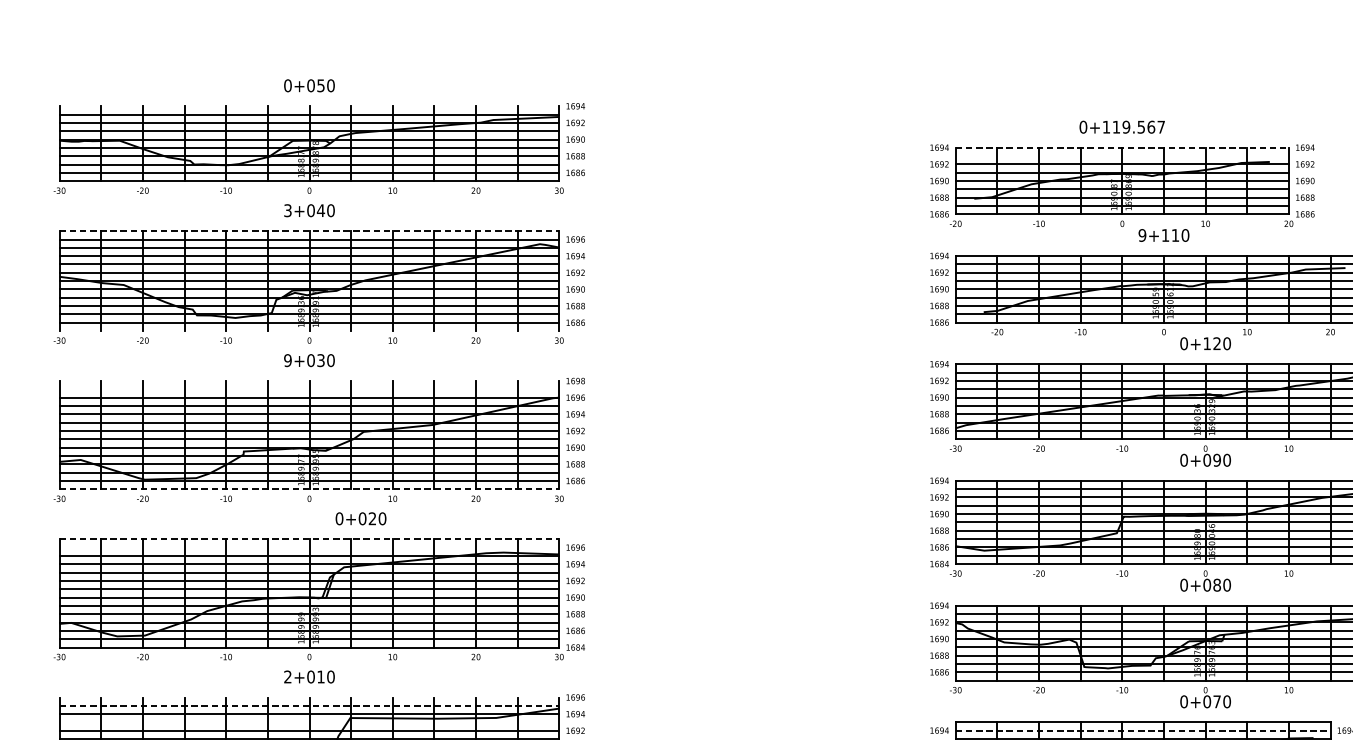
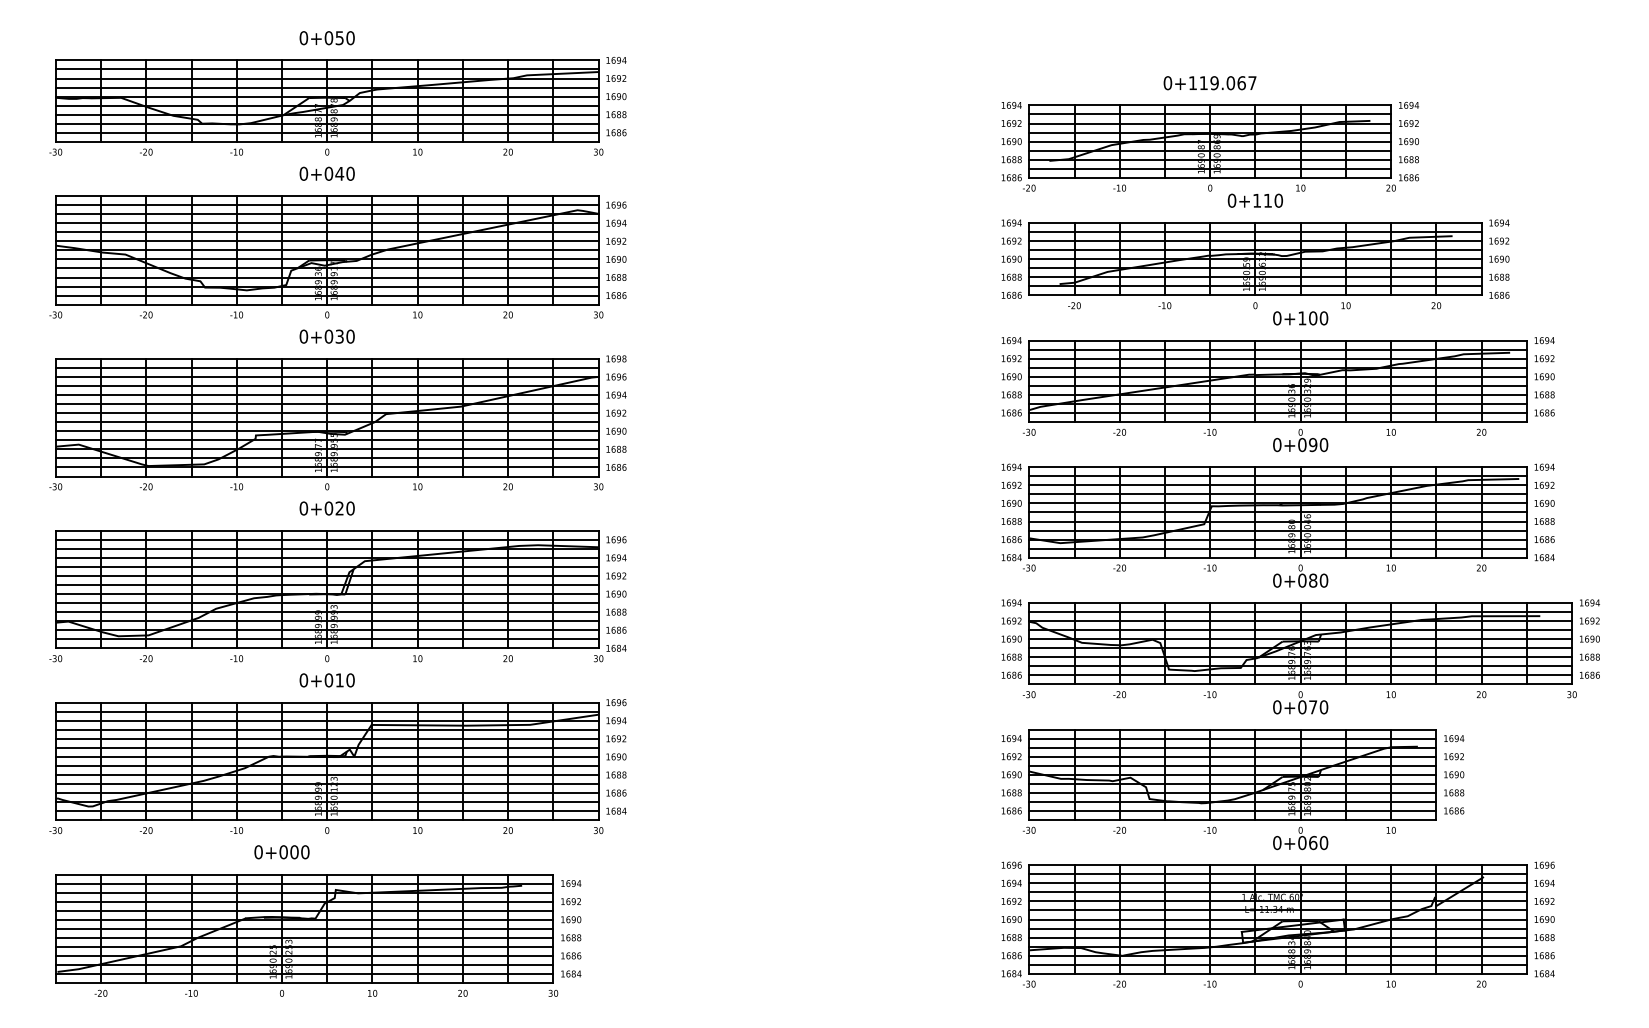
line: (308, 106) -> (326, 60), added
text: (1141, 127) -> (1230, 83), 0+119.567 -> 0+119.067
line: (1122, 147) -> (1210, 105), dashed -> solid
line: (1122, 156) -> (1210, 114), added
text: (287, 210) -> (303, 173), 3+040 -> 0+040
line: (309, 231) -> (327, 196), dashed -> solid
text: (1141, 235) -> (1231, 200), 9+110 -> 0+110
line: (308, 330) -> (326, 304), added
text: (1217, 343) -> (1313, 318), 0+120 -> 0+100
text: (287, 360) -> (303, 336), 9+030 -> 0+030
line: (308, 380) -> (326, 358), added
line: (308, 388) -> (326, 367), added
line: (309, 489) -> (327, 476), dashed -> solid
text: (360, 518) -> (326, 508), moved
line: (309, 539) -> (327, 530), dashed -> solid
line: (308, 547) -> (326, 539), added
text: (287, 677) -> (303, 680), 2+010 -> 0+010
line: (308, 697) -> (326, 702), added
line: (309, 705) -> (327, 711), dashed -> solid
line: (308, 722) -> (326, 729), added
line: (1142, 730) -> (1232, 738), dashed -> solid

